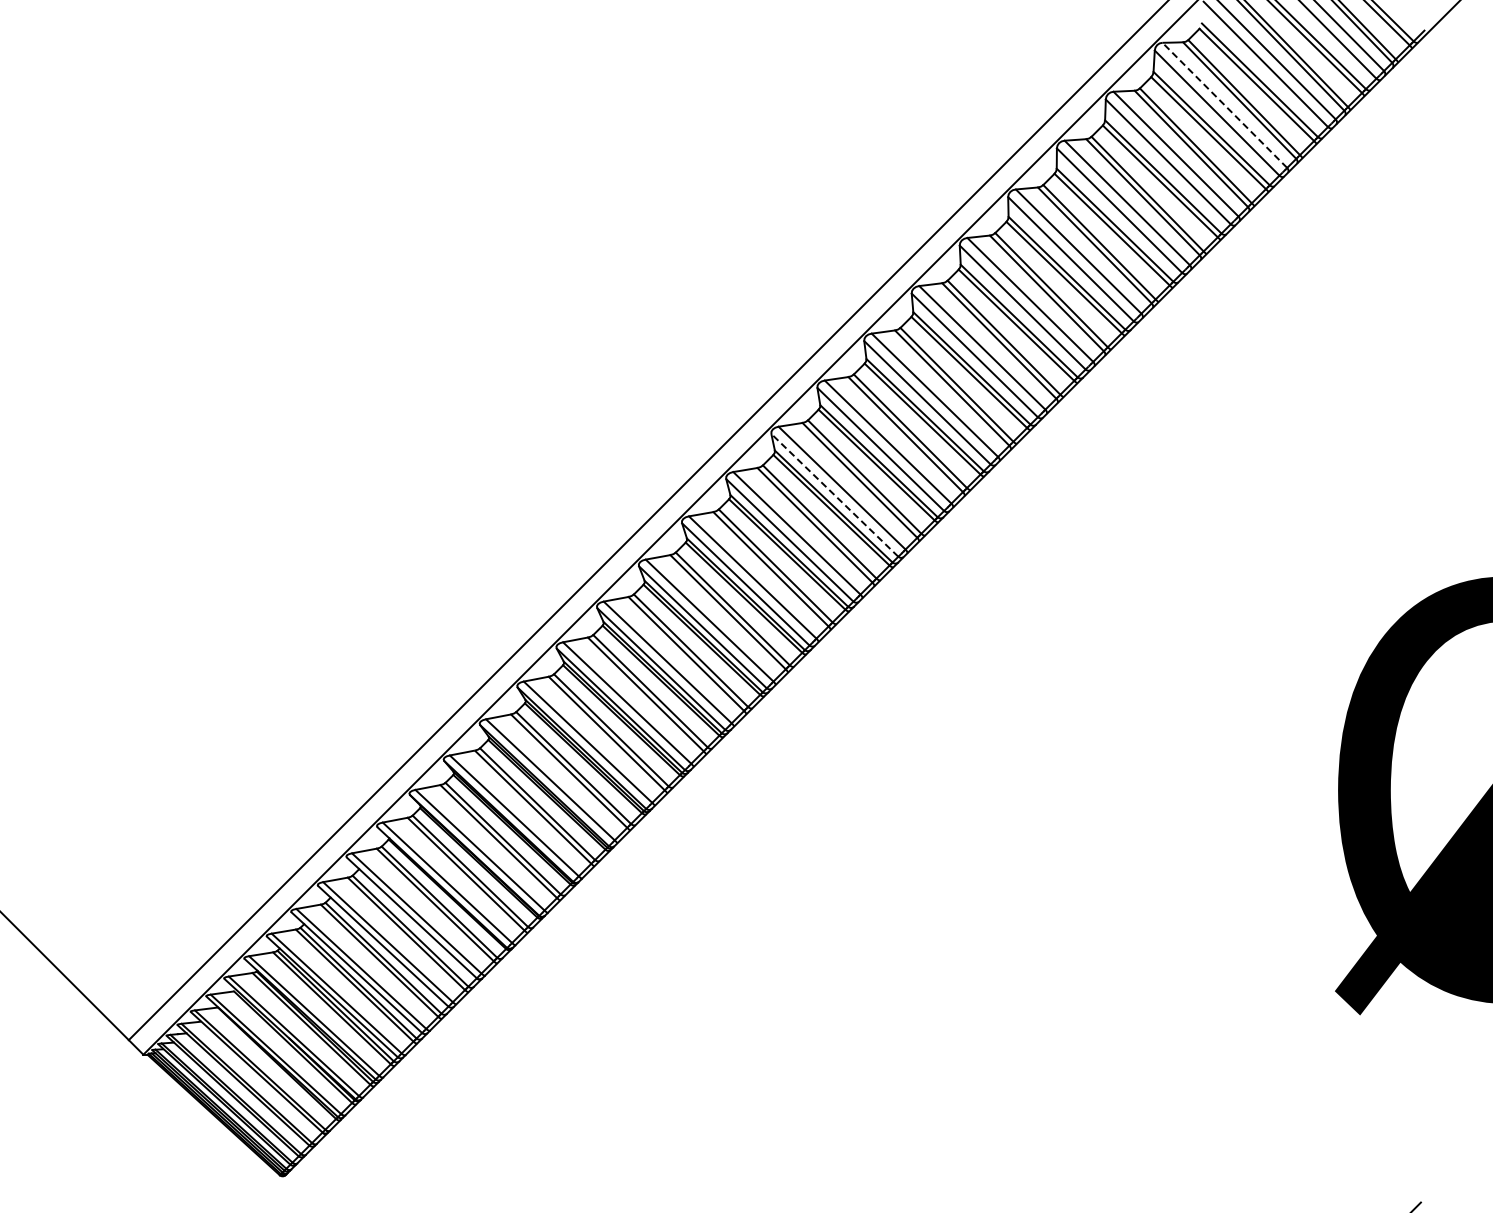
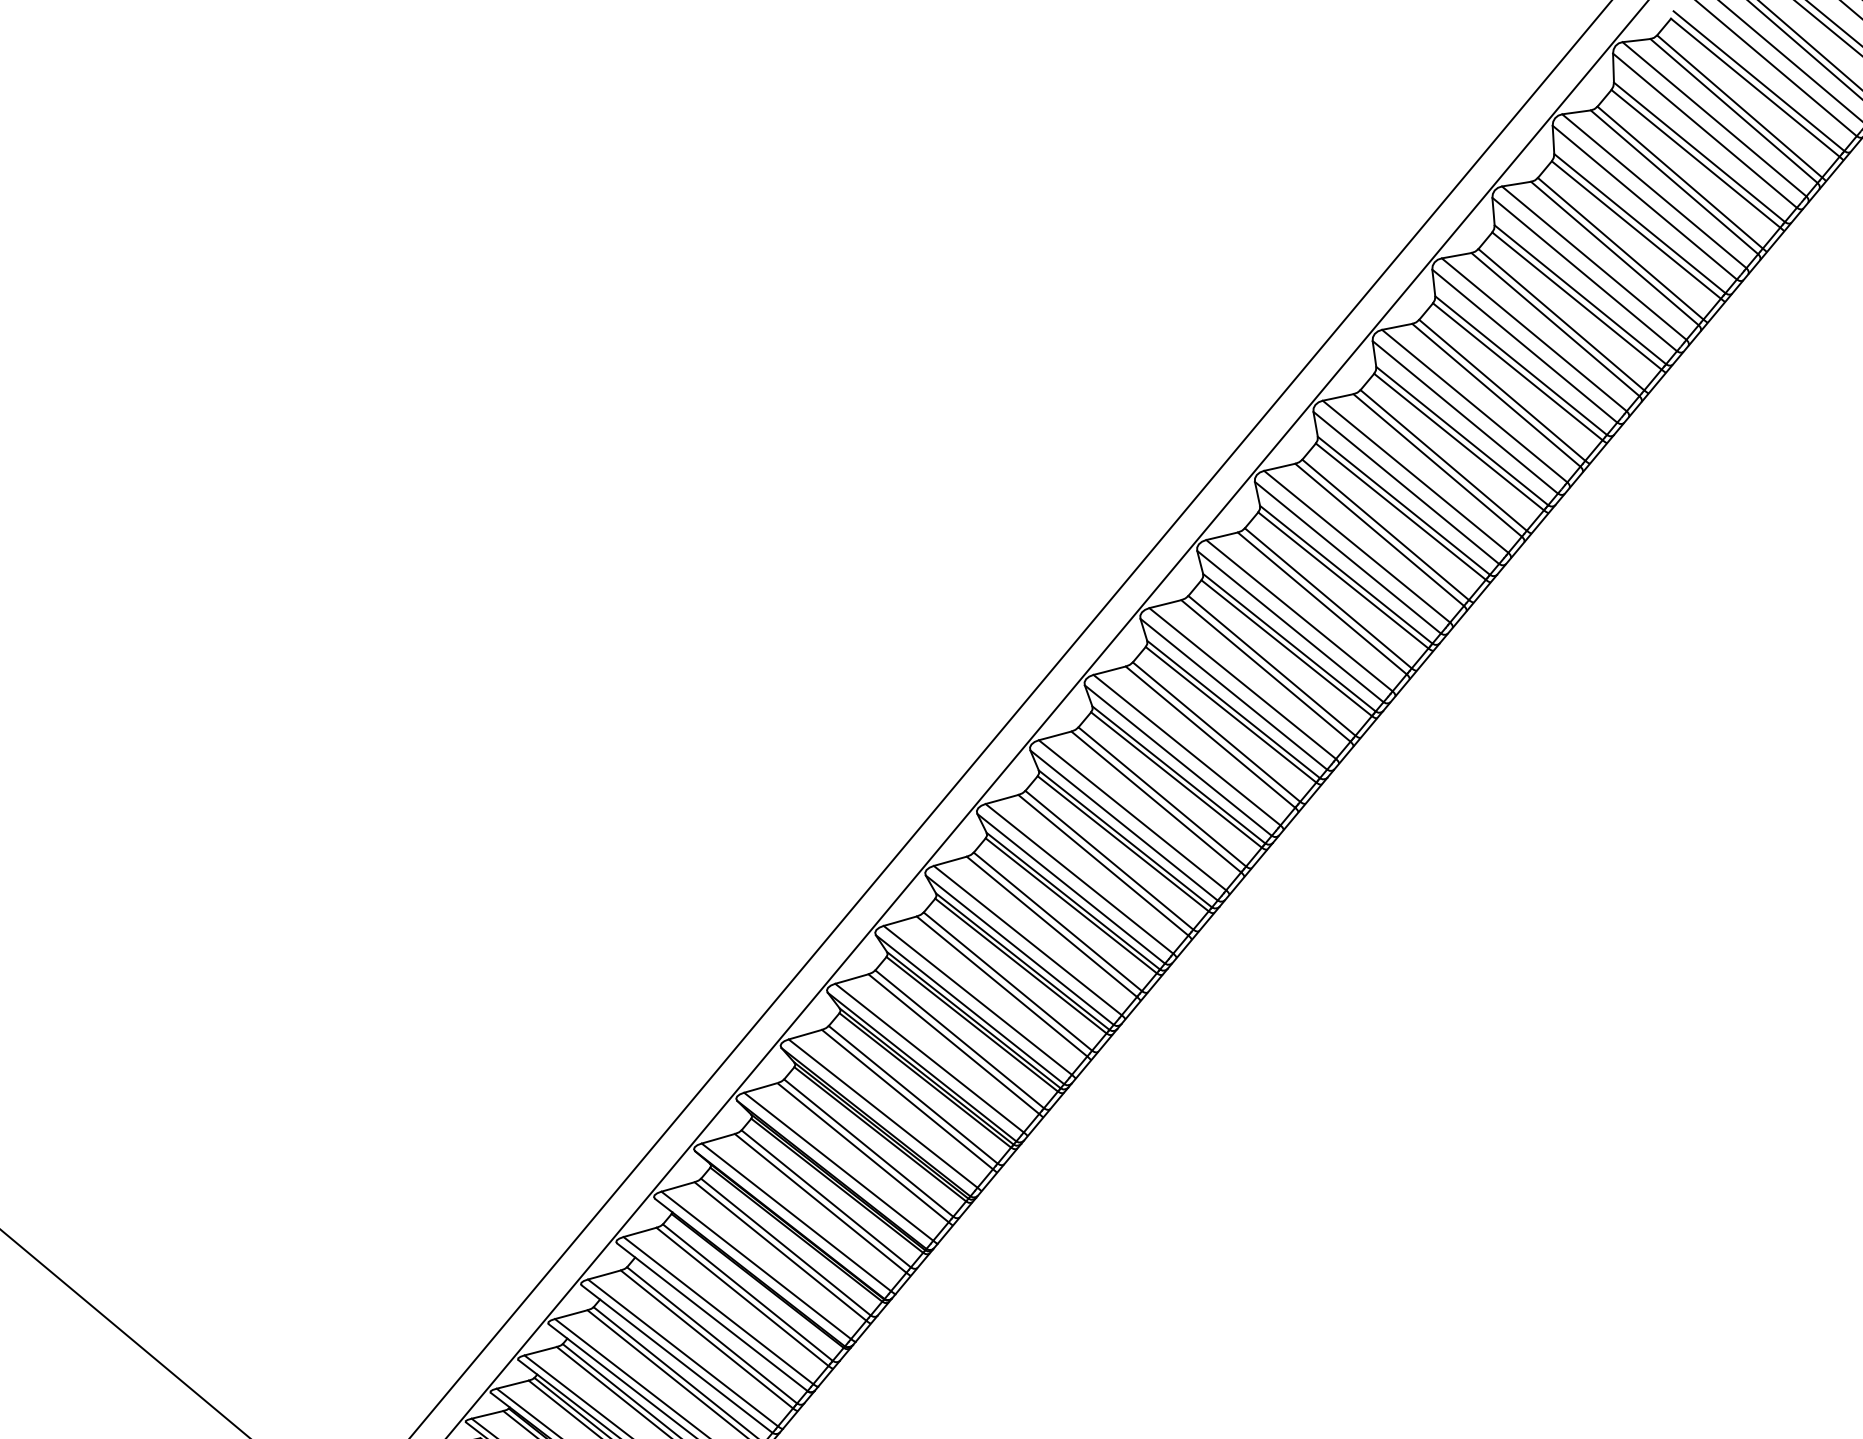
line: (1224, 105) -> (1714, 119), dashed -> solid
line: (834, 495) -> (1233, 694), dashed -> solid

